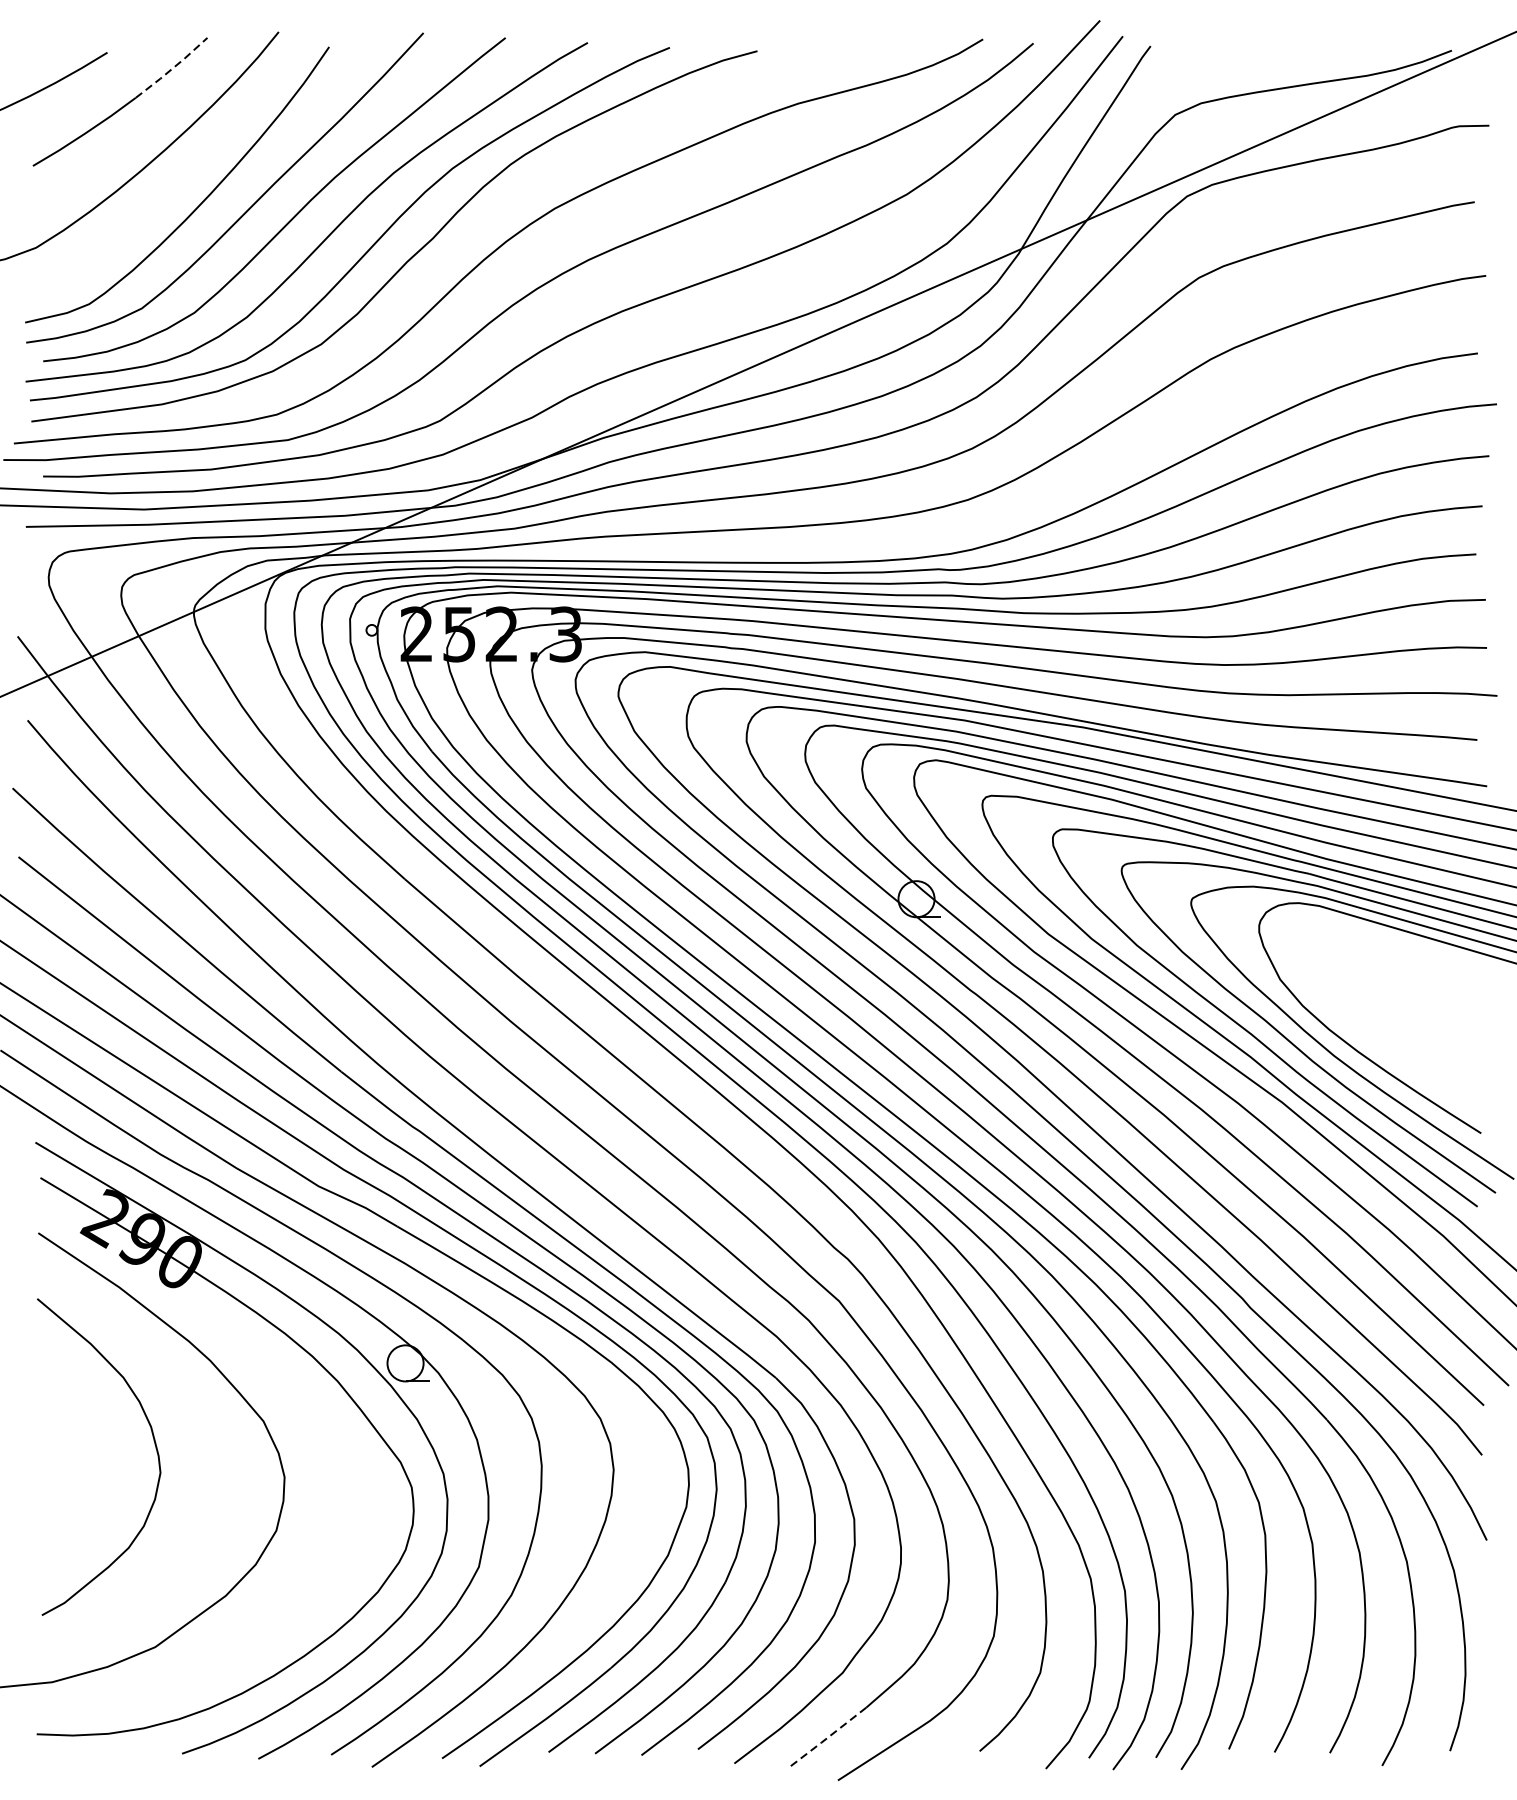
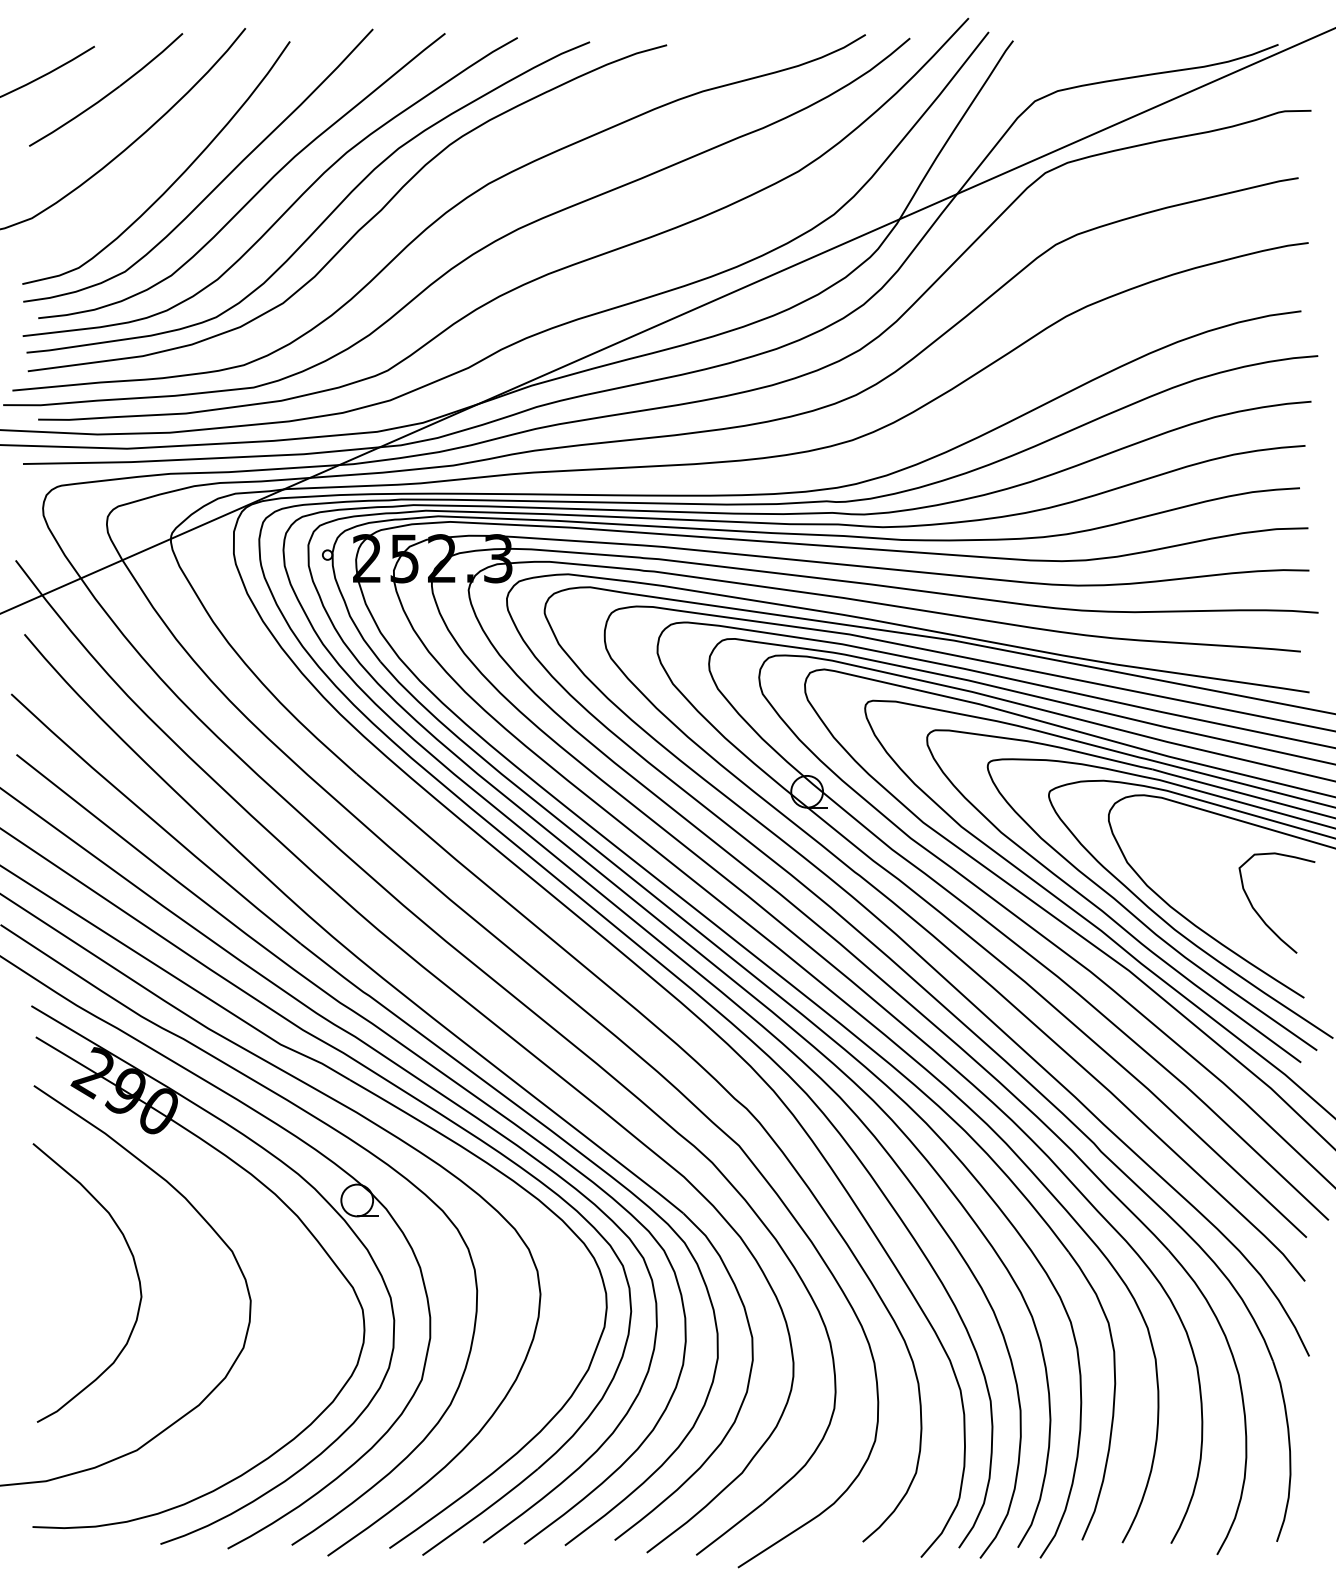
line: (171, 68) -> (151, 60), dashed -> solid
curve: (1431, 1039) -> (1260, 915), added
line: (827, 1738) -> (728, 1530), dashed -> solid

